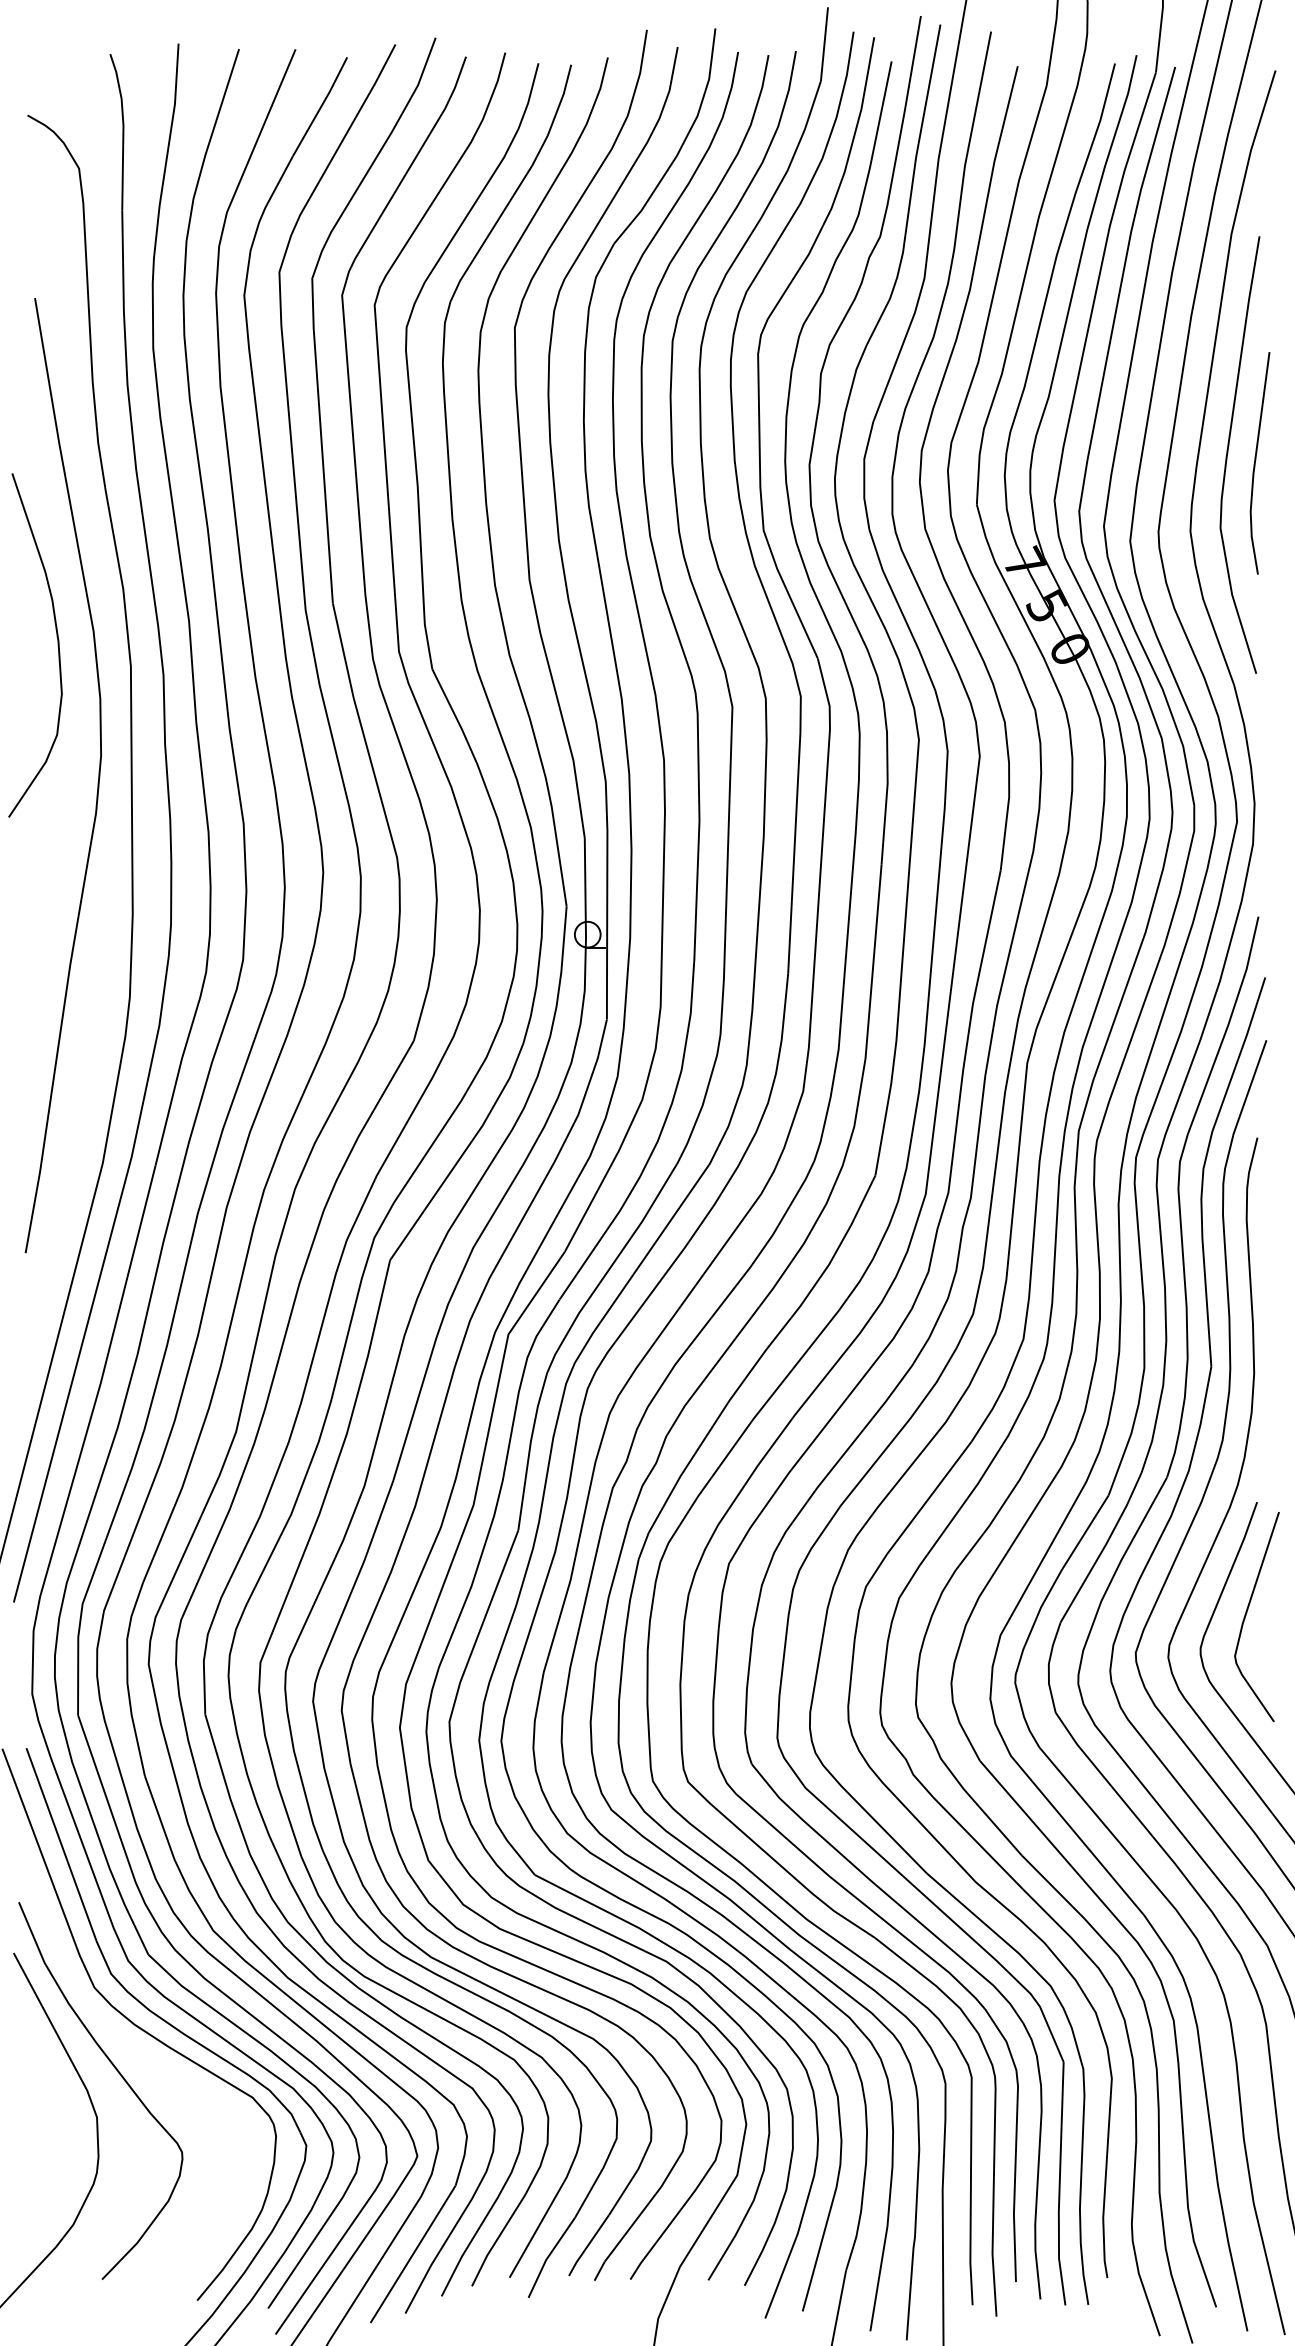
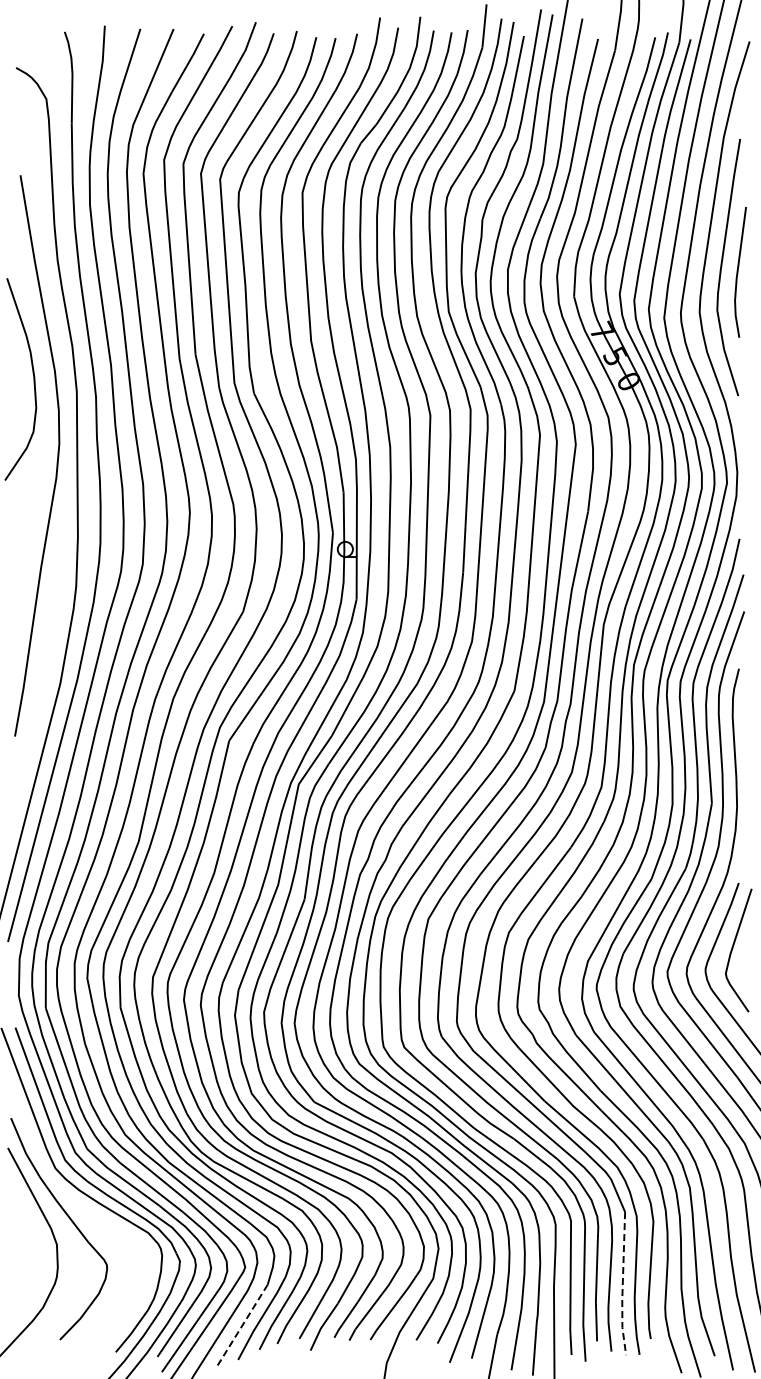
line: (1059, 2186) -> (622, 1285), solid -> dashed
line: (412, 2255) -> (242, 1325), solid -> dashed

